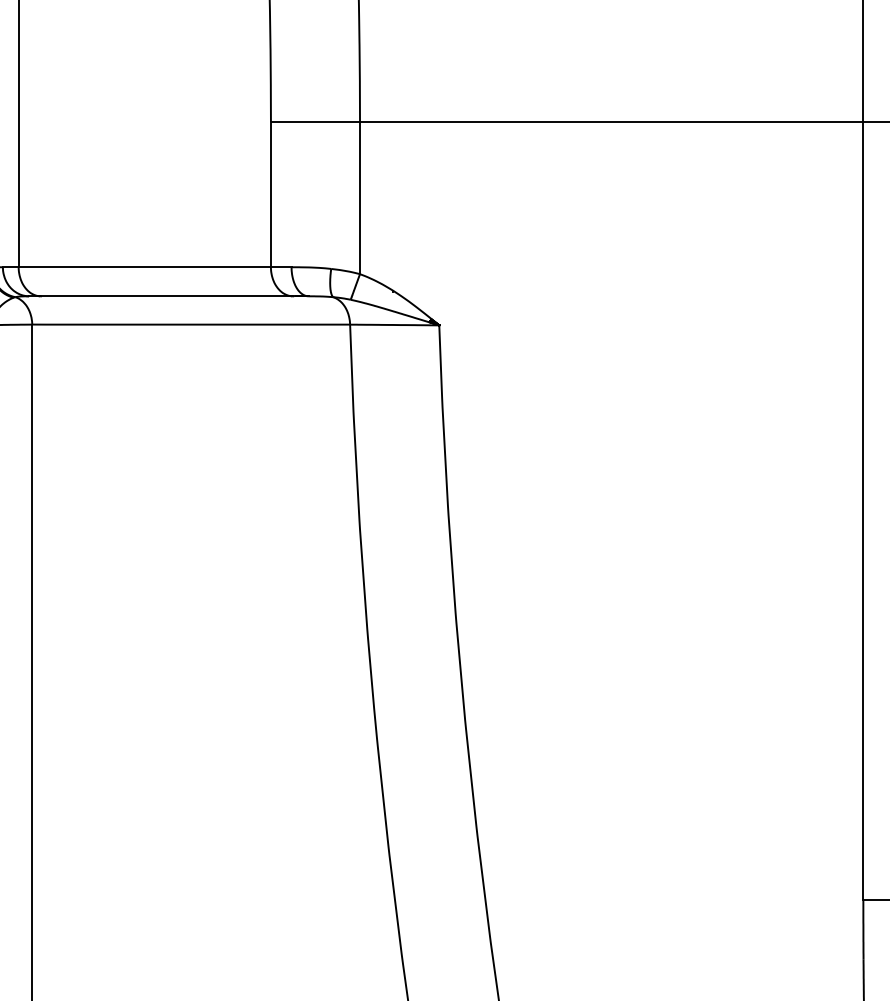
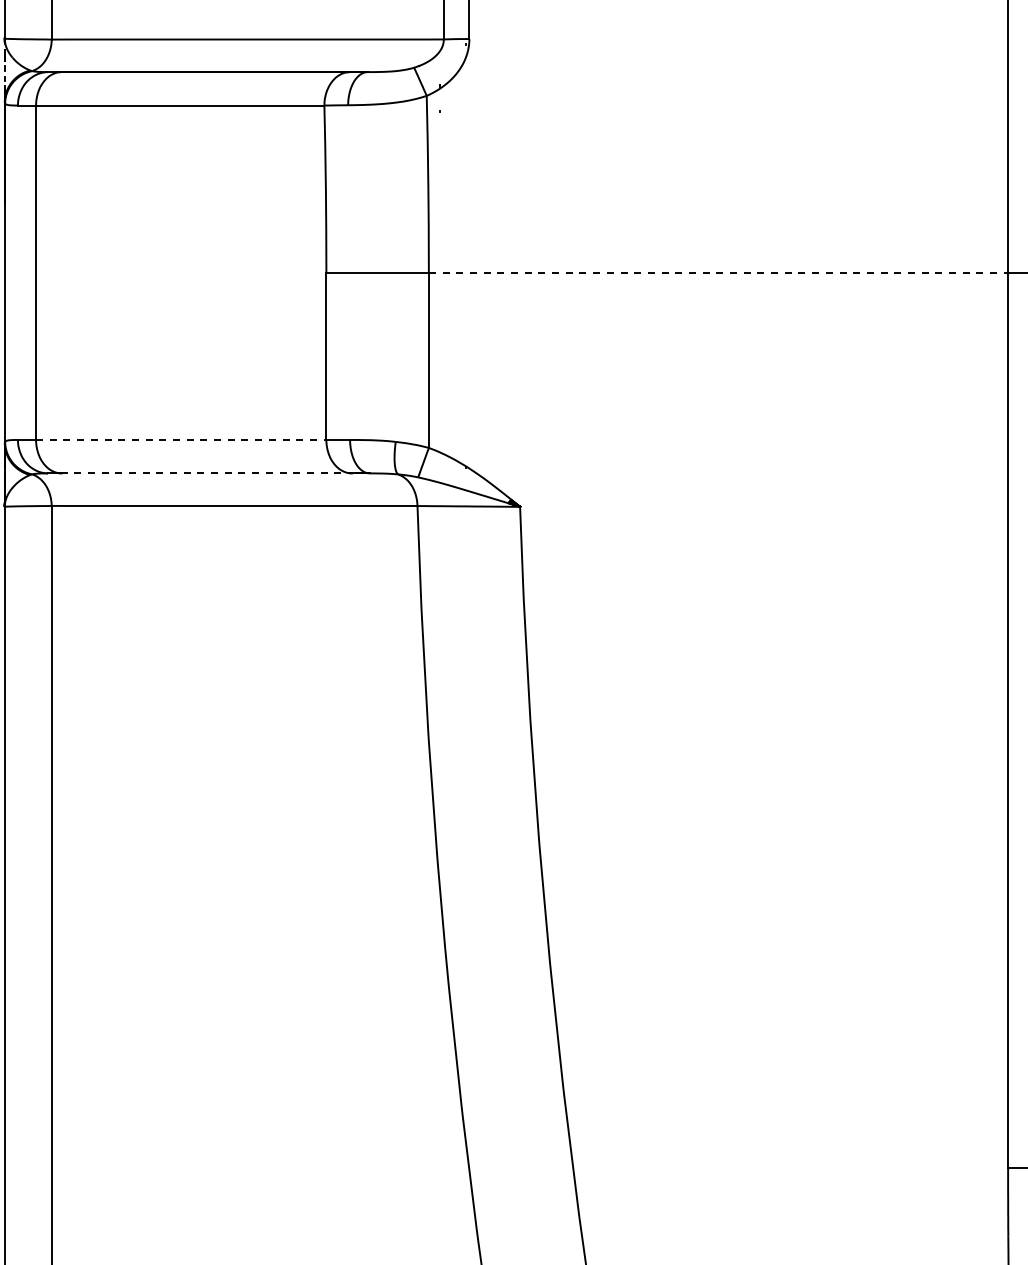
line: (611, 121) -> (718, 272), solid -> dashed
line: (145, 266) -> (181, 439), solid -> dashed
line: (166, 296) -> (206, 473), solid -> dashed

